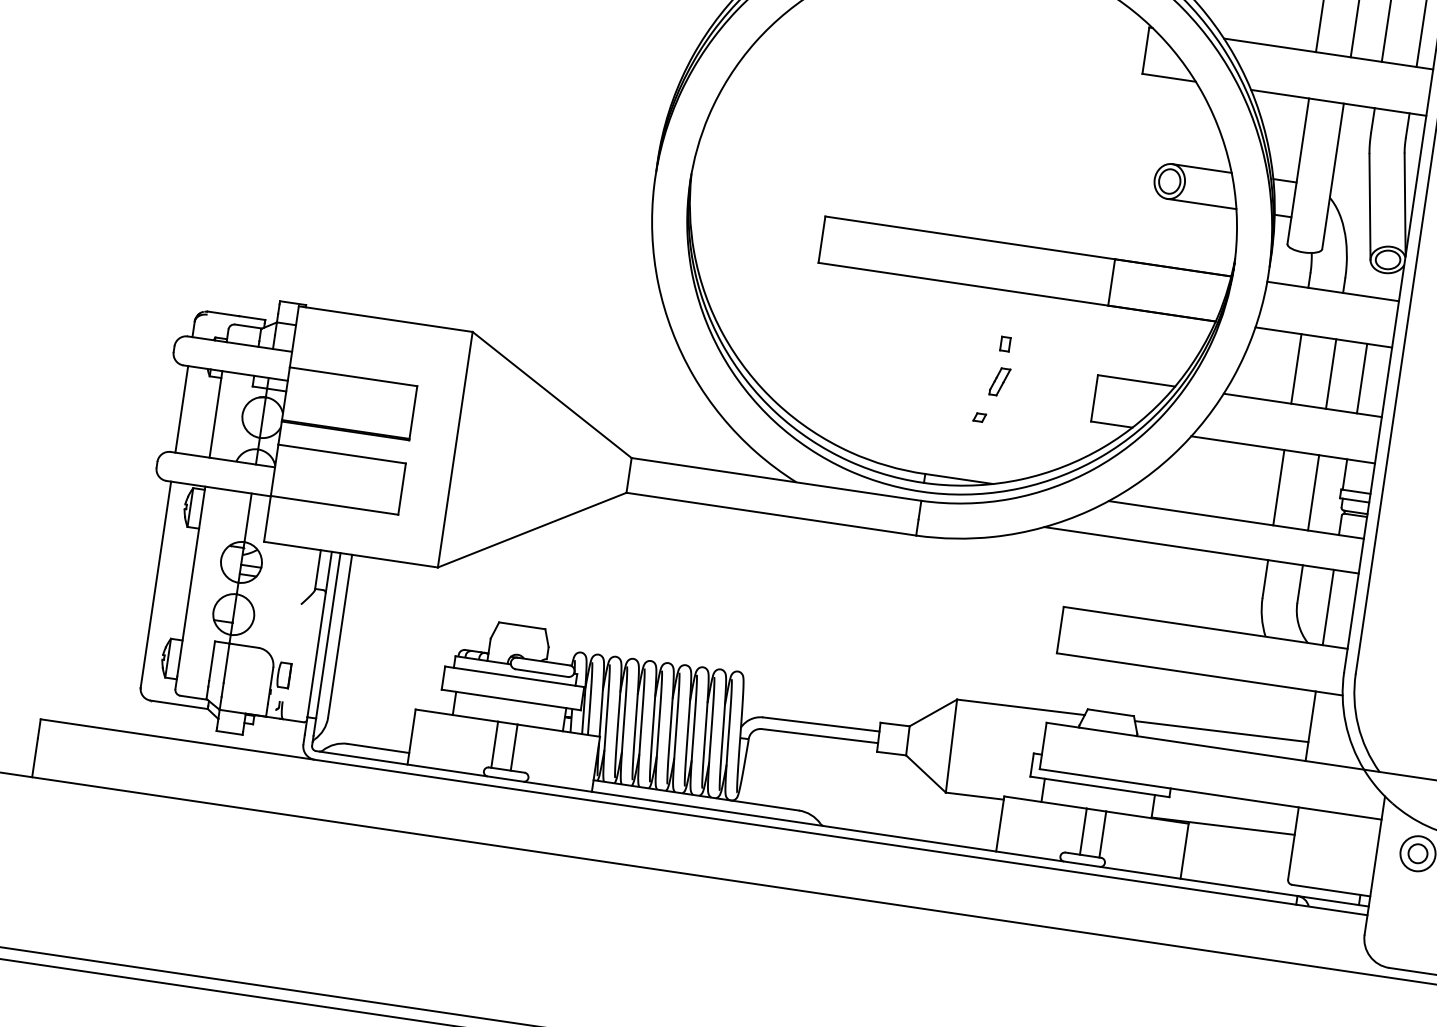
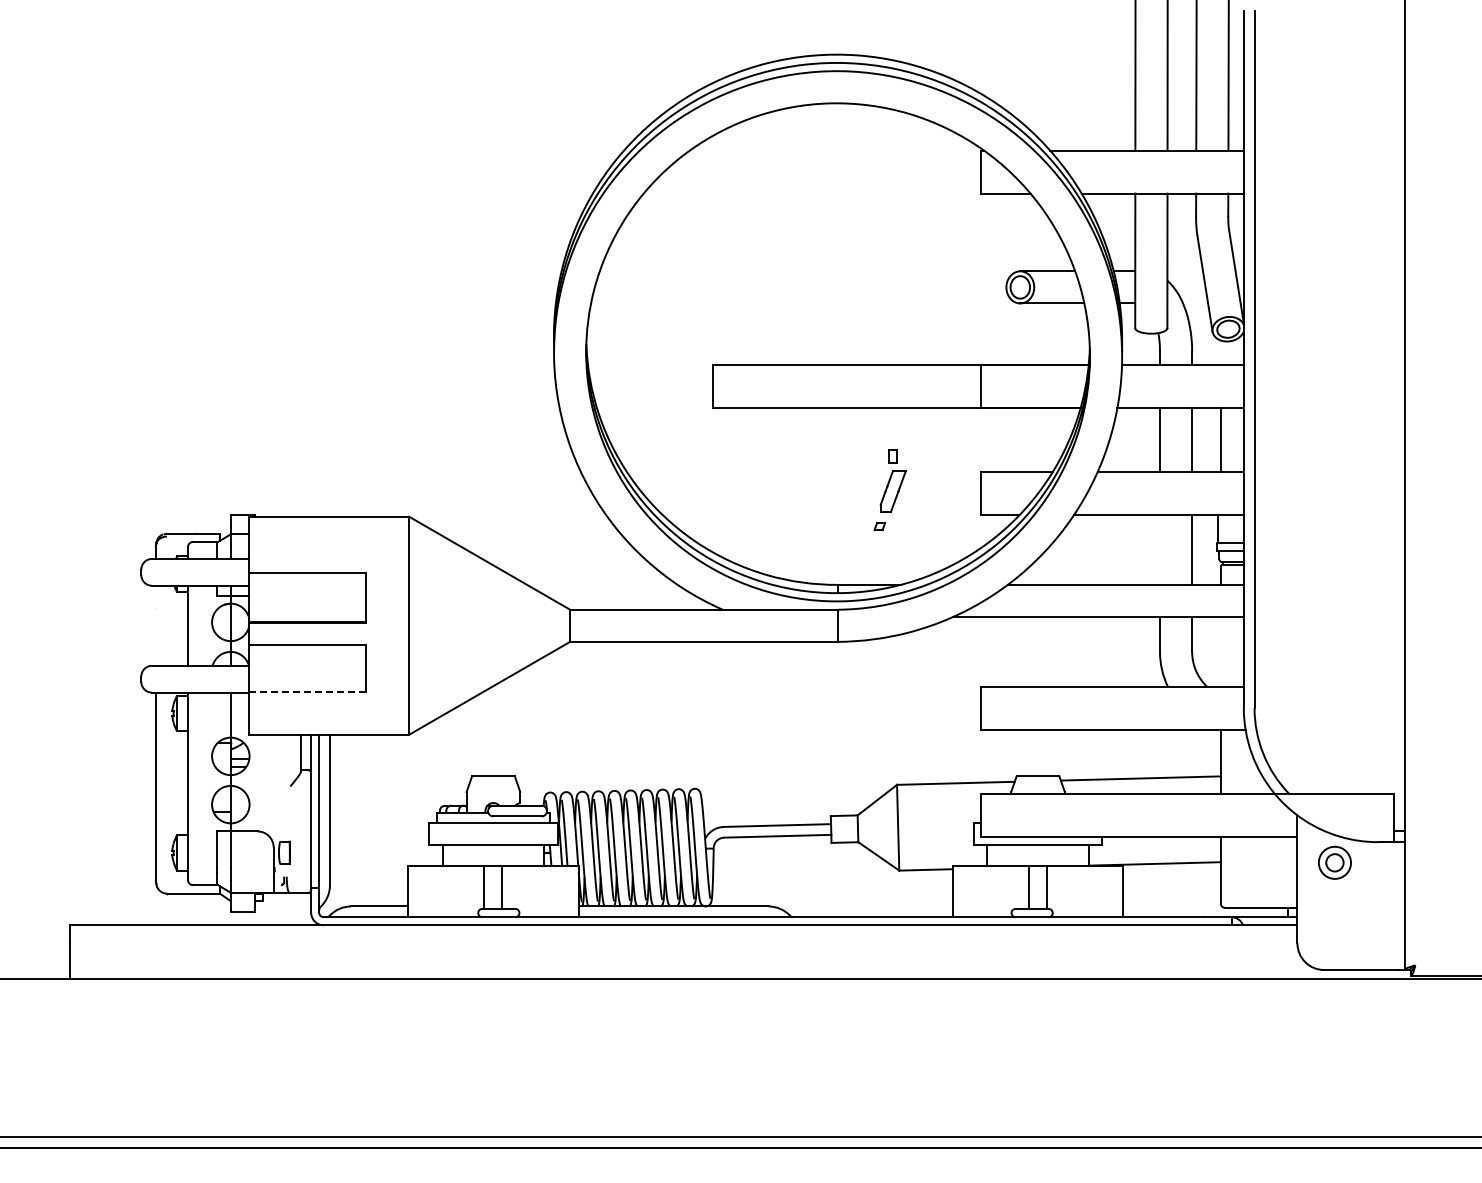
part: (1000, 381) -> (893, 491), size x1.6
line: (182, 409) -> (156, 625), removed
line: (1278, 487) -> (1159, 549), removed
line: (334, 505) -> (307, 692), solid -> dashed
line: (1328, 607) -> (1220, 651), removed

